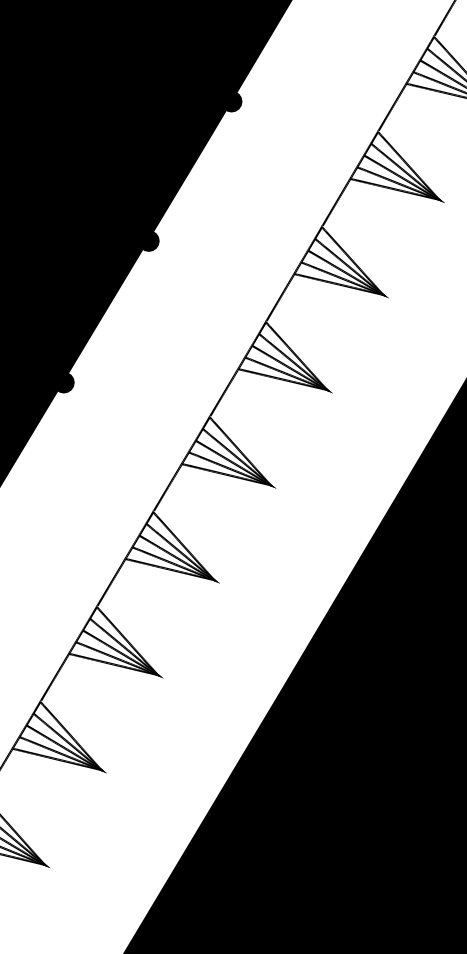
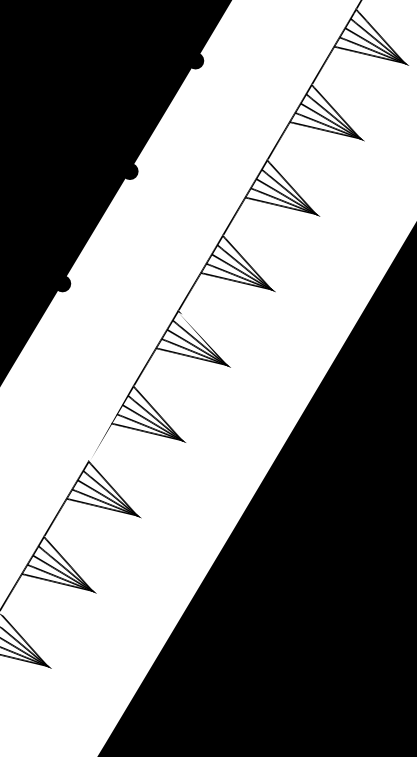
fill: (240, 450) -> (202, 337), removed
fill: (124, 558) -> (110, 423), removed

